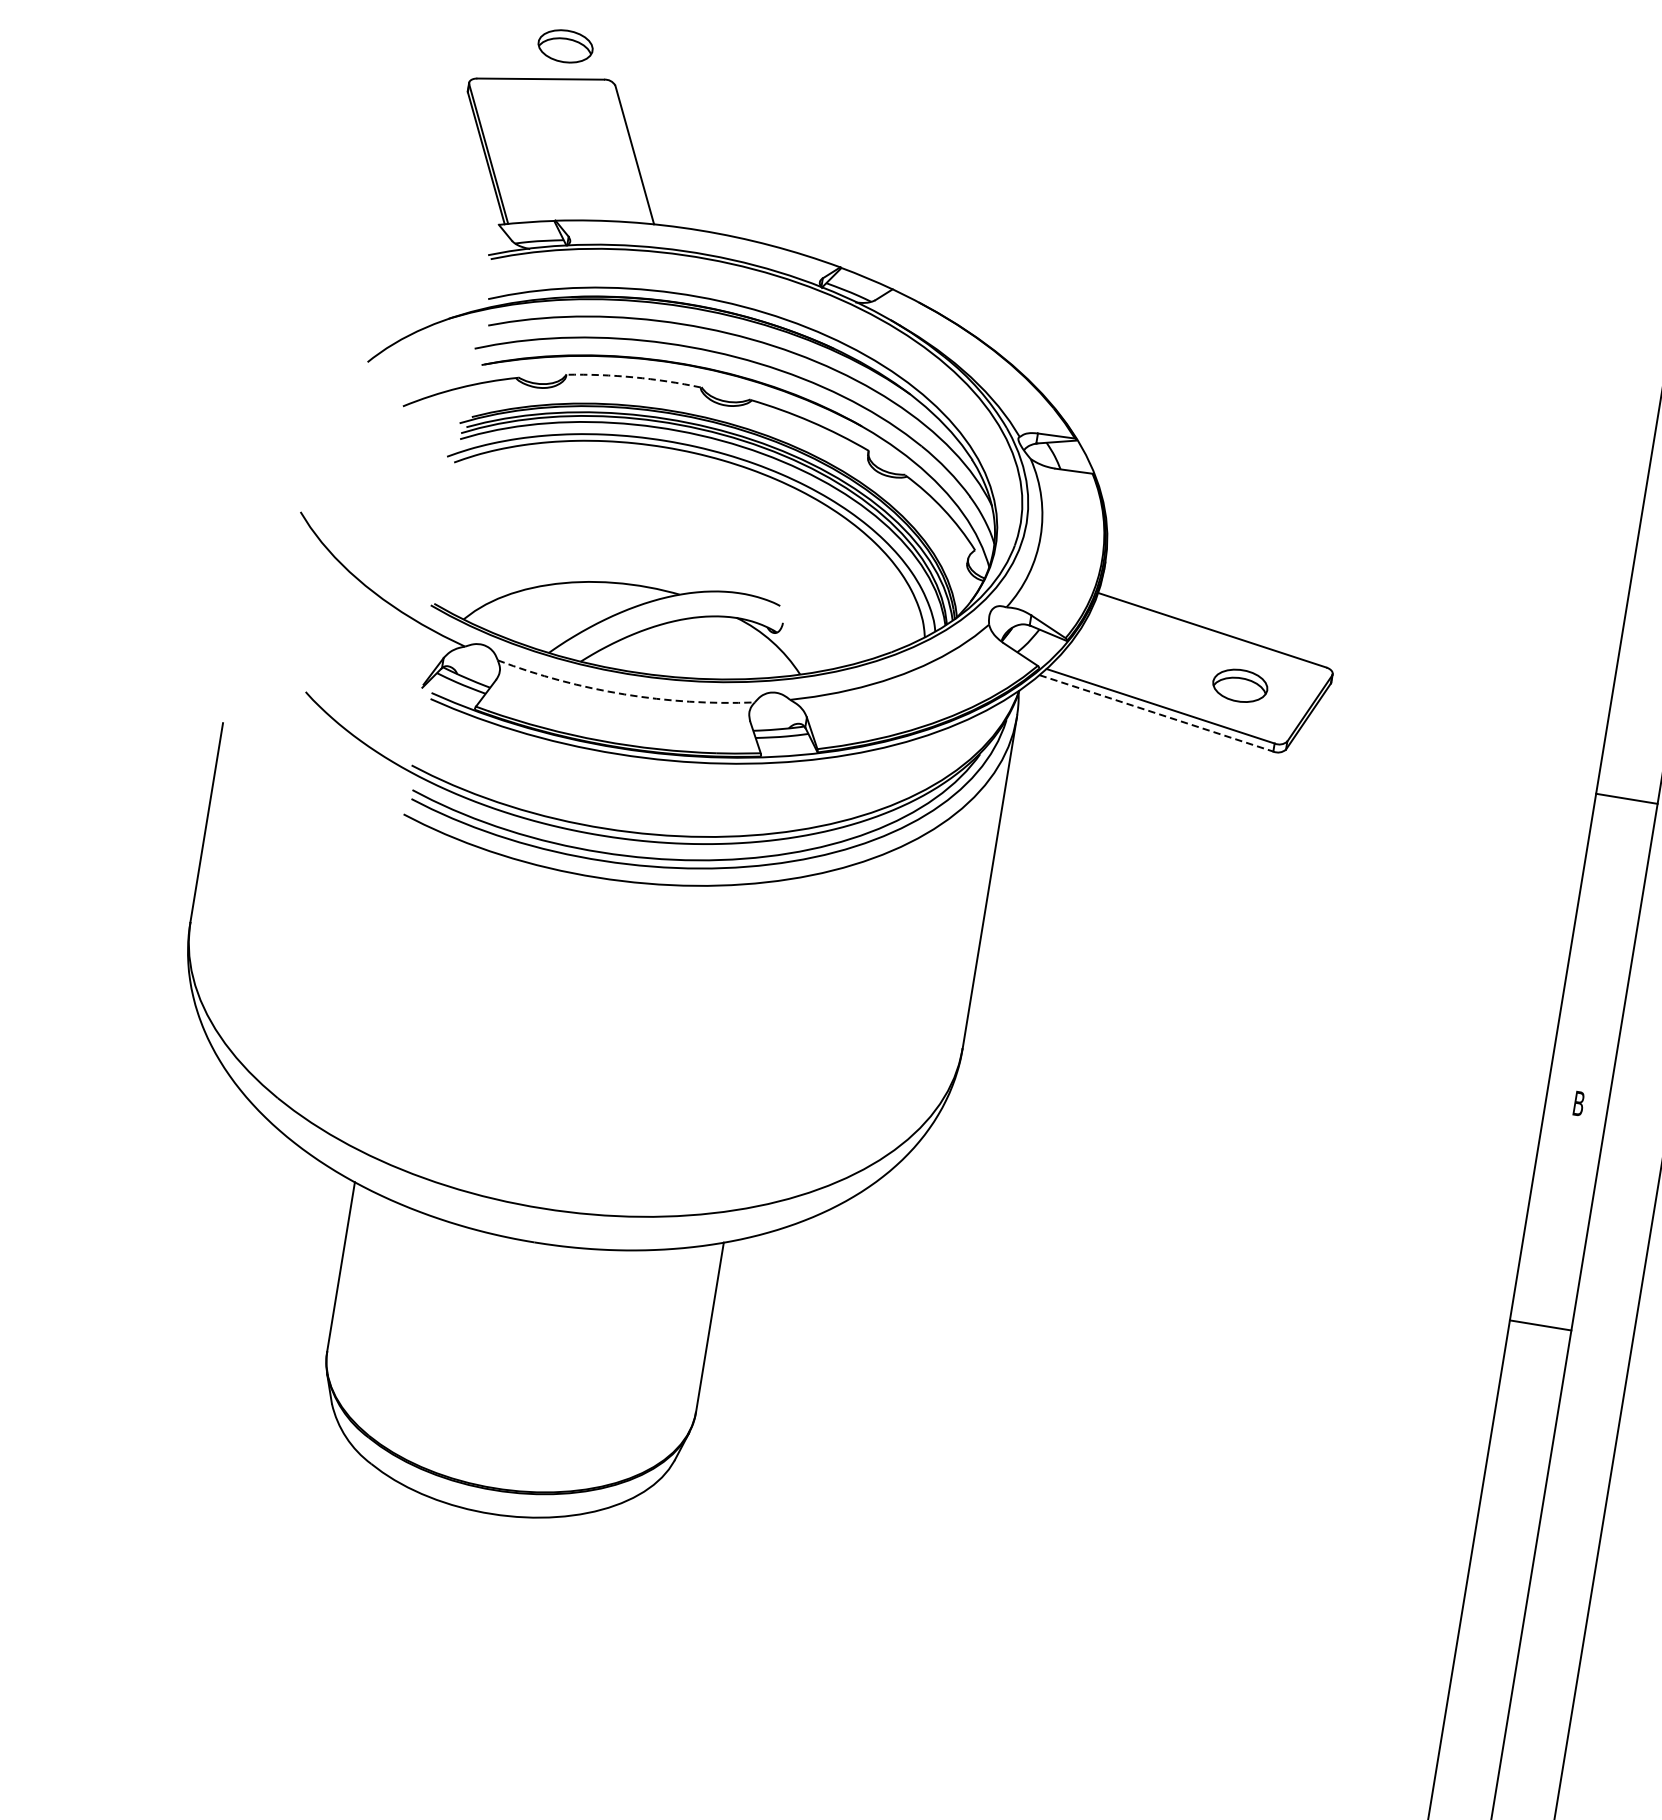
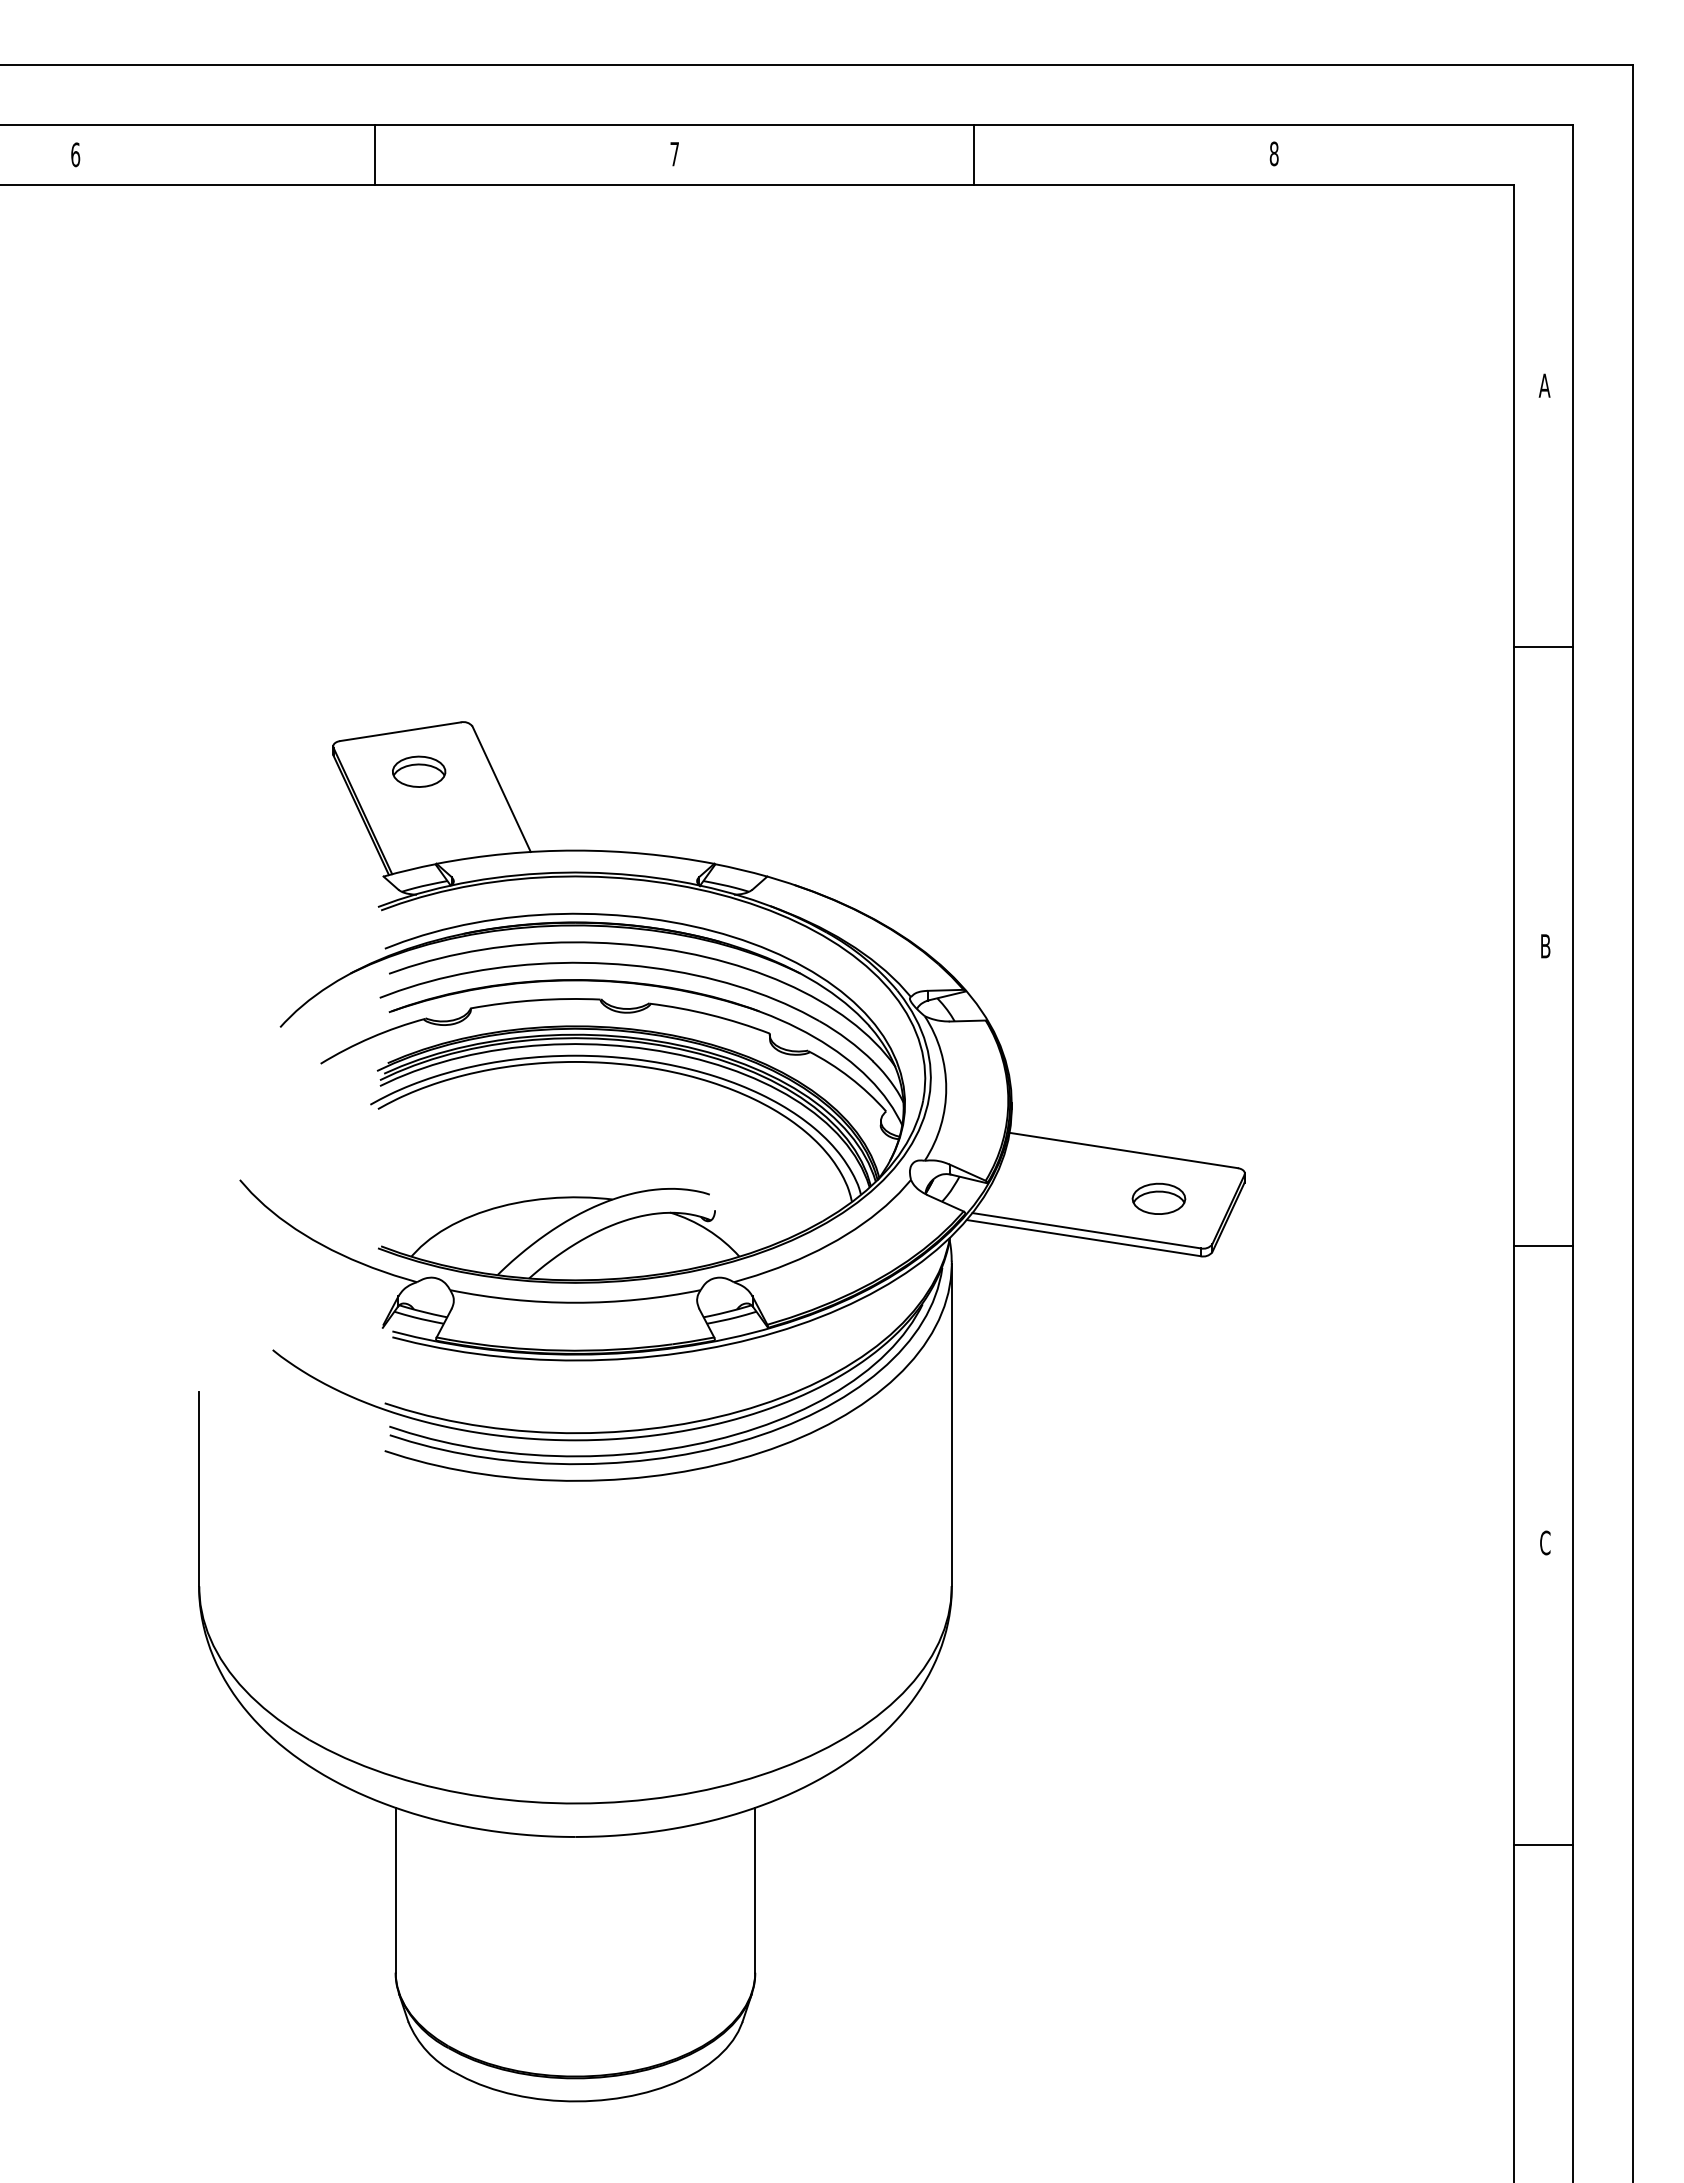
part: (566, 46) -> (419, 771), moved
arc: (633, 377) -> (535, 1000), dashed -> solid
arc: (624, 694) -> (575, 1302), dashed -> solid
line: (1157, 713) -> (1084, 1238), dashed -> solid
text: (1579, 1103) -> (1545, 1542), B -> C
line: (1540, 1325) -> (1543, 1845), moved

